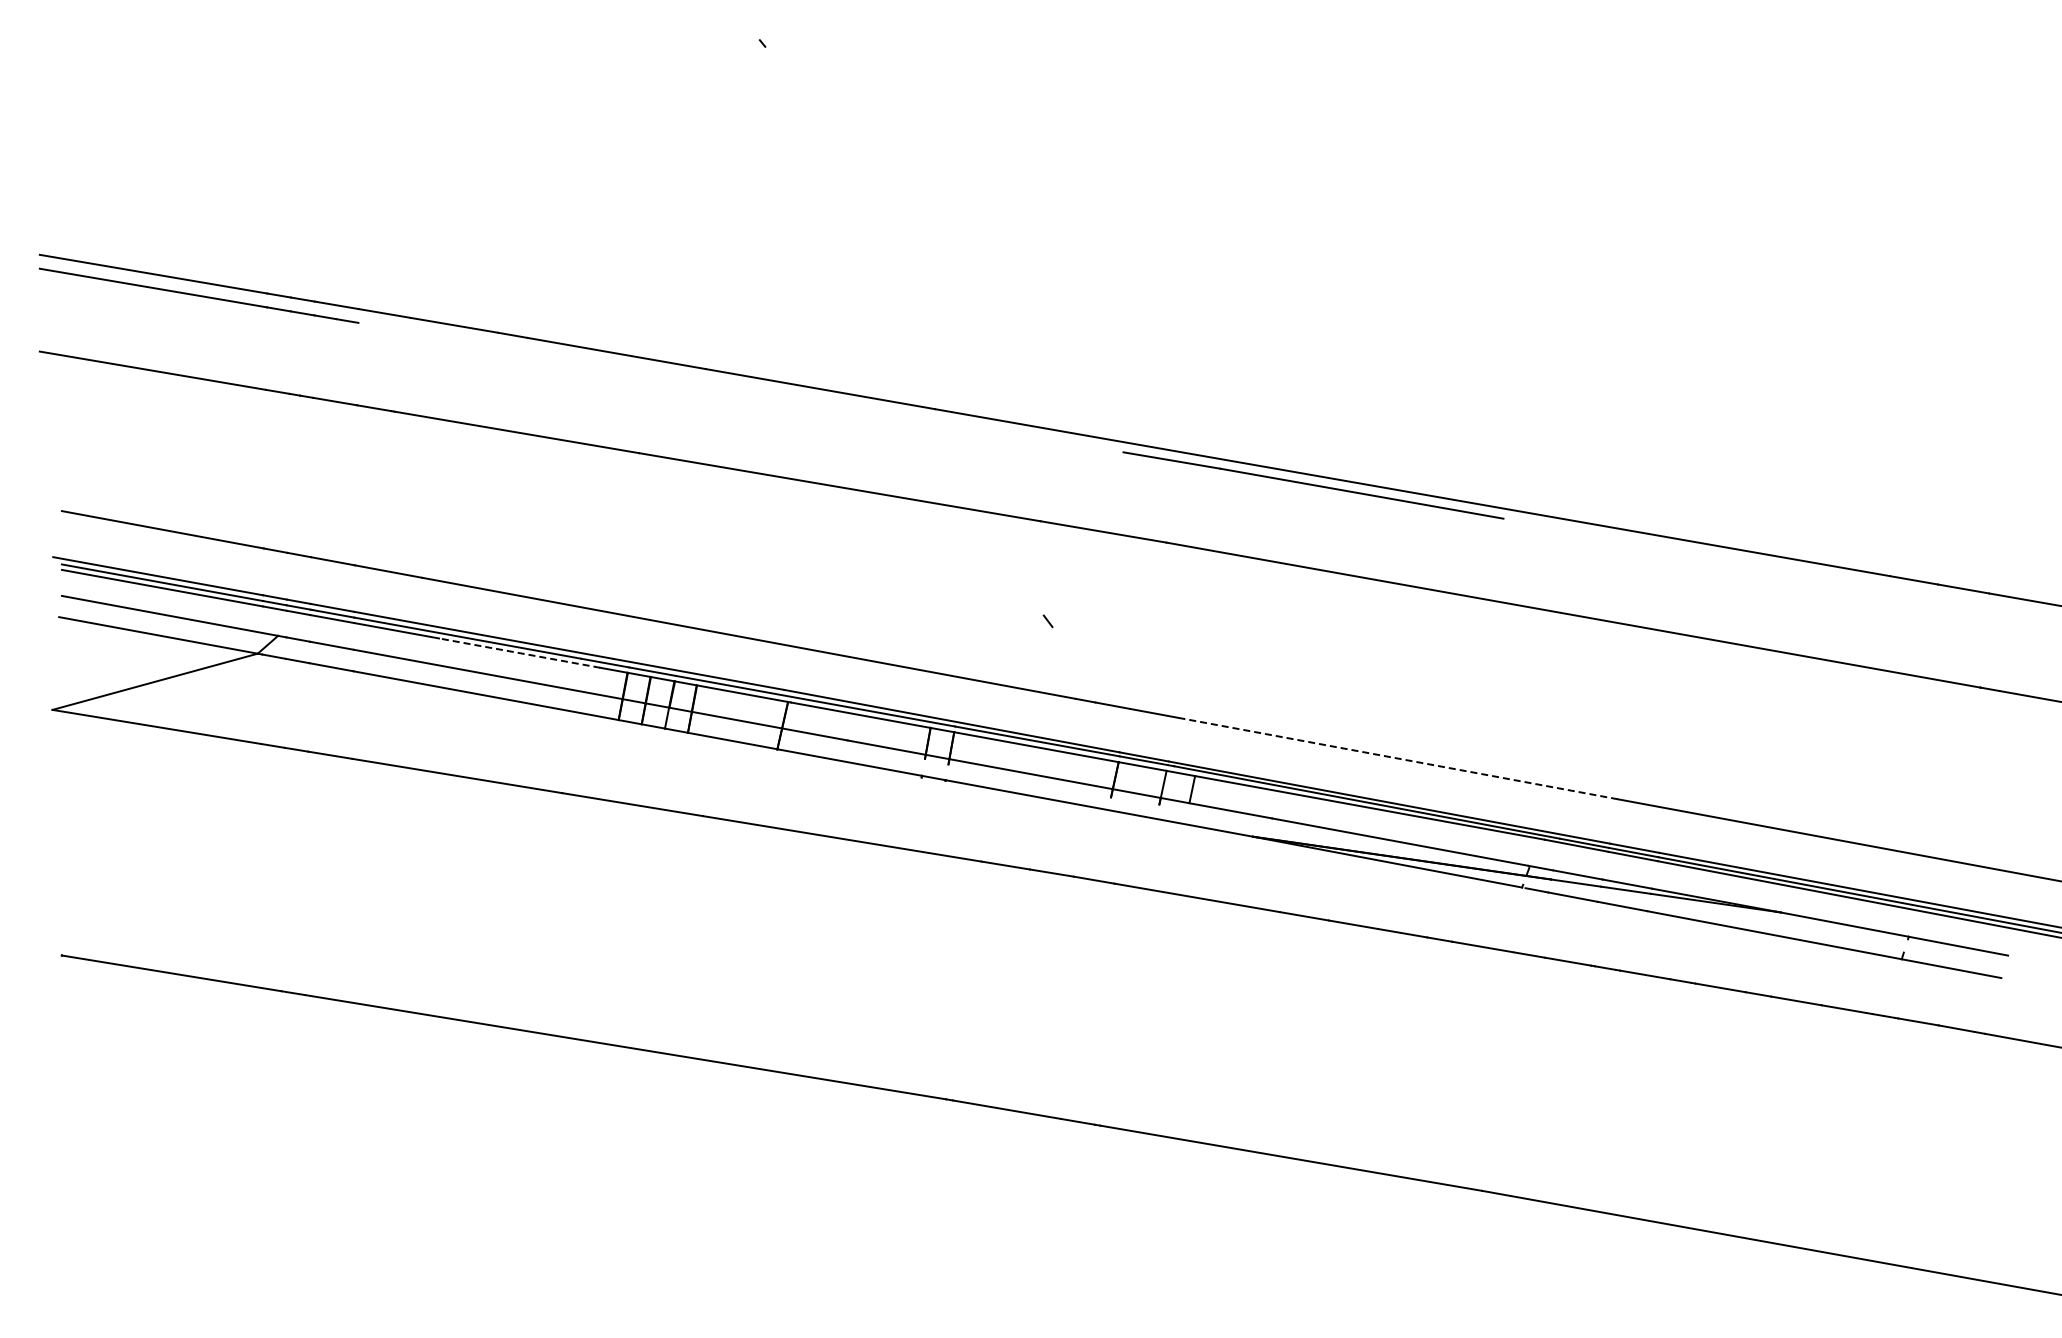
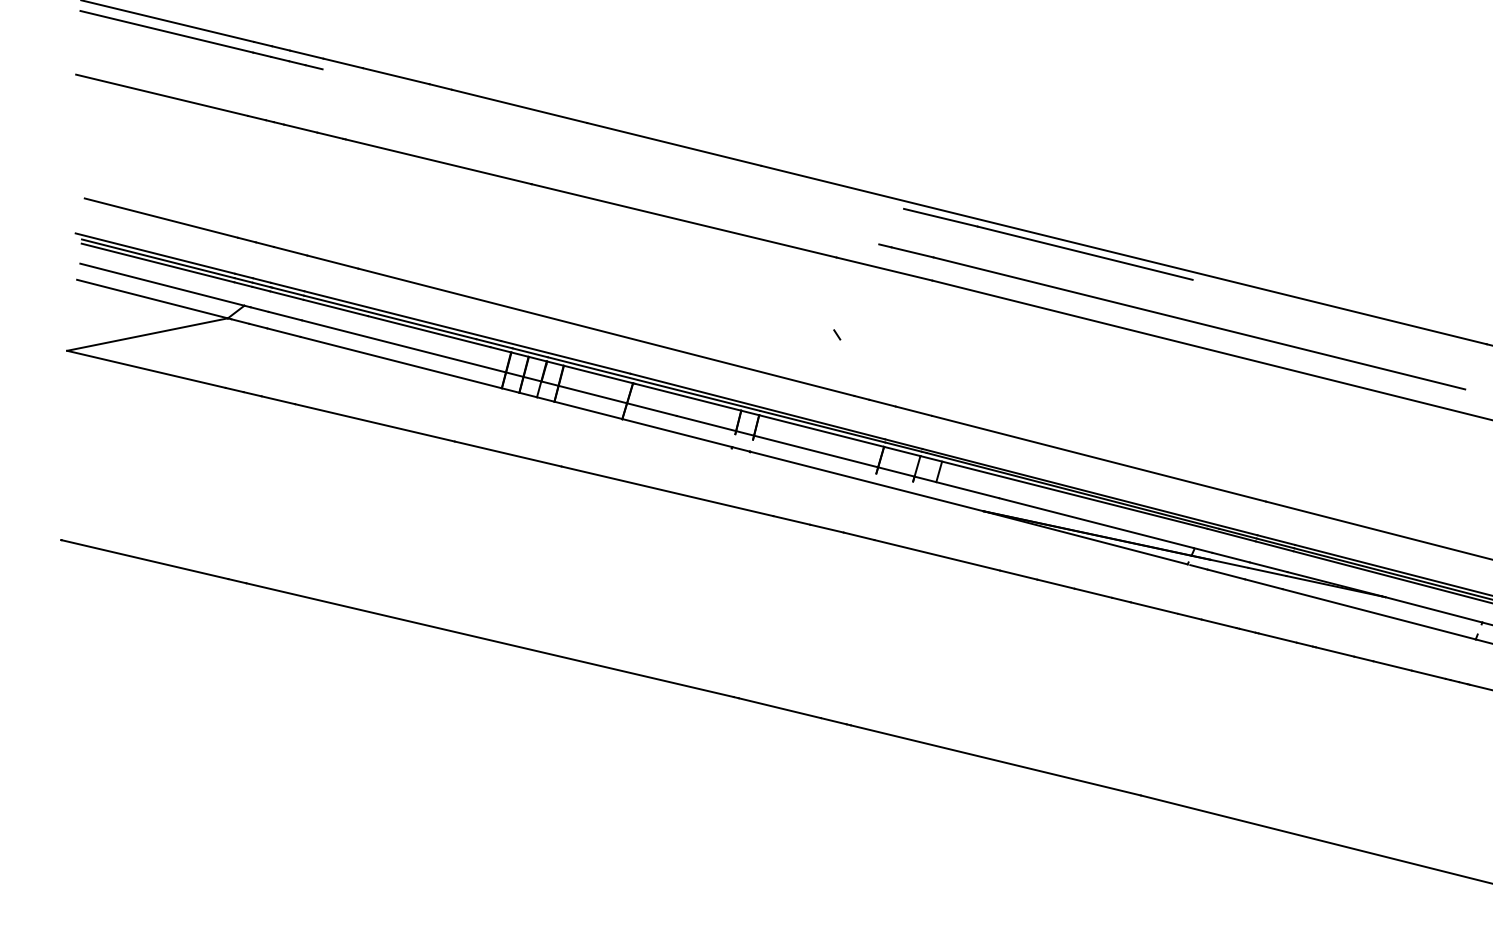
line: (1479, 568) -> (1171, 316), added
line: (519, 653) -> (429, 331), dashed -> solid
line: (1398, 758) -> (1099, 458), dashed -> solid

